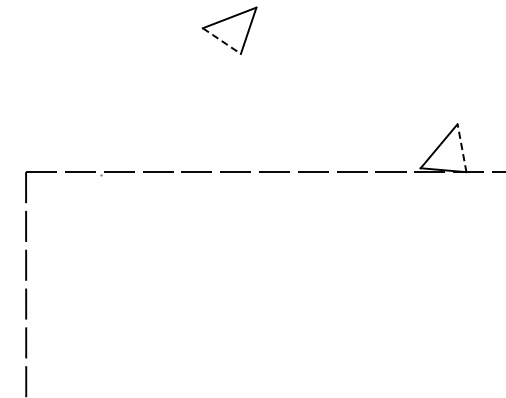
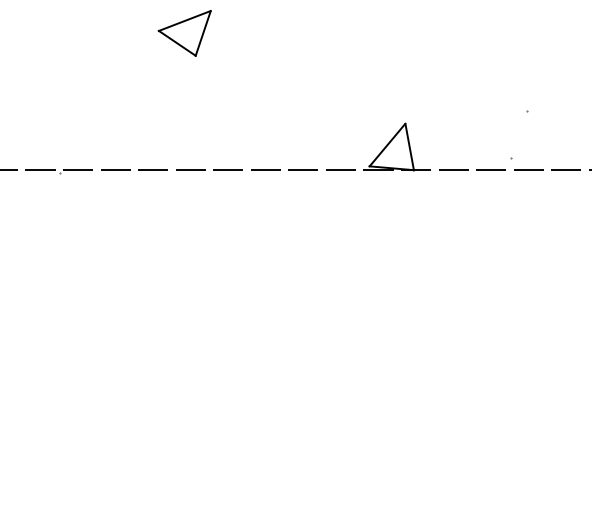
line: (222, 41) -> (177, 43), dashed -> solid
line: (461, 148) -> (409, 147), dashed -> solid

